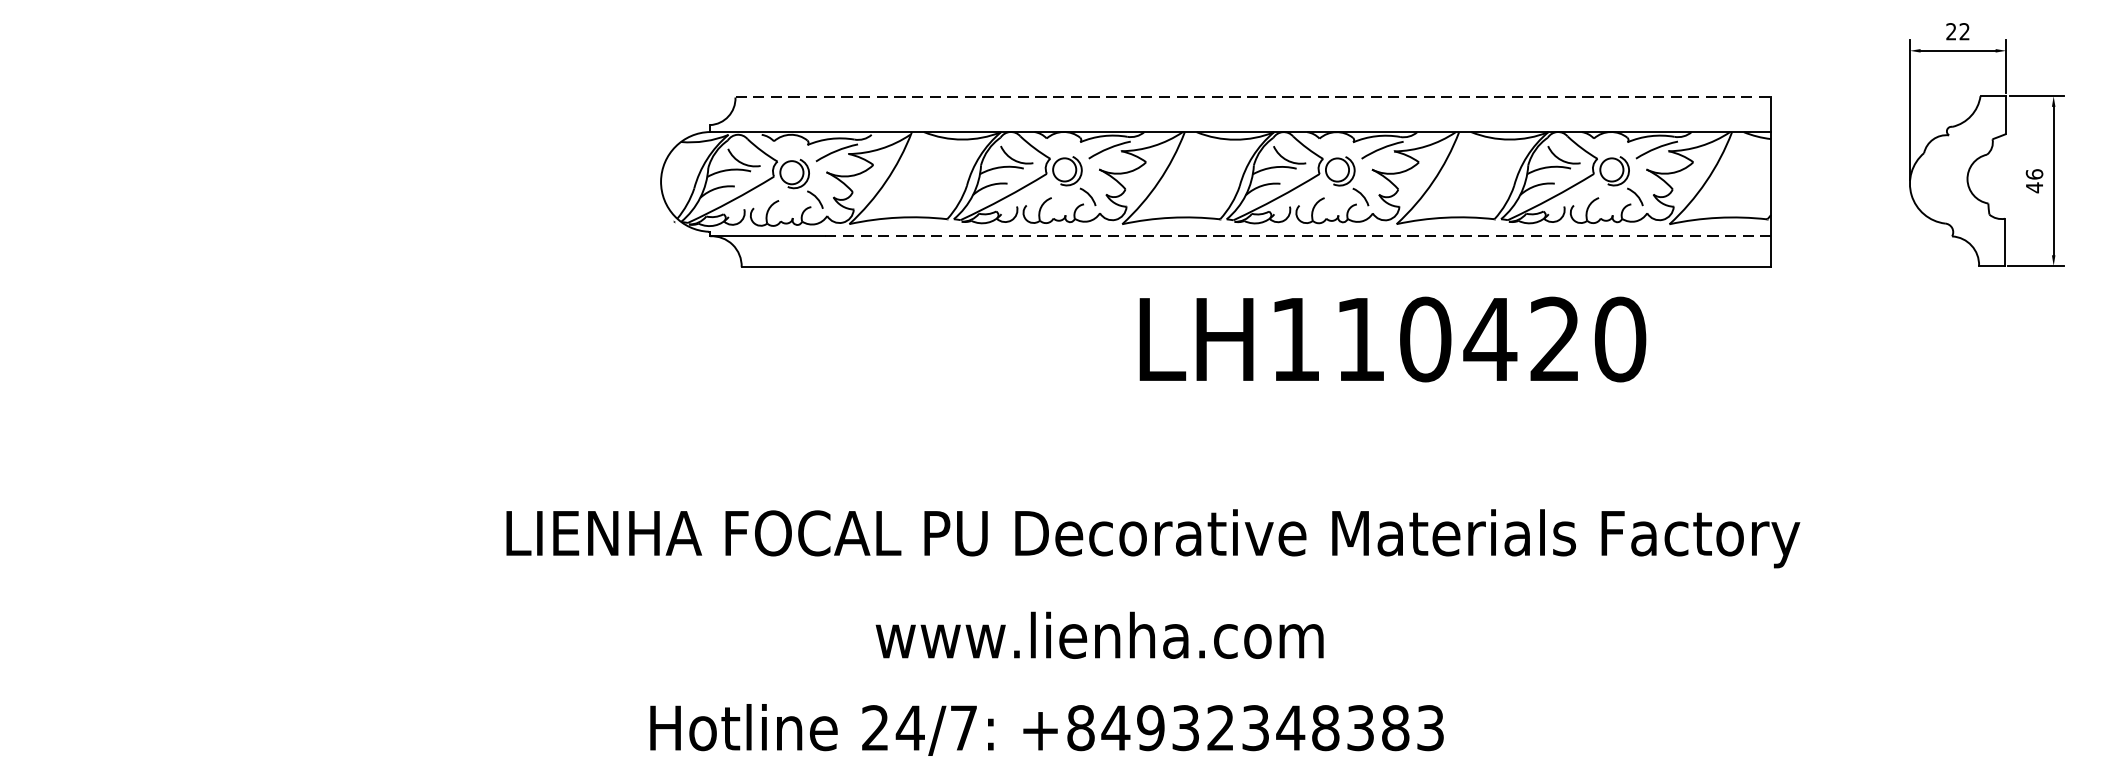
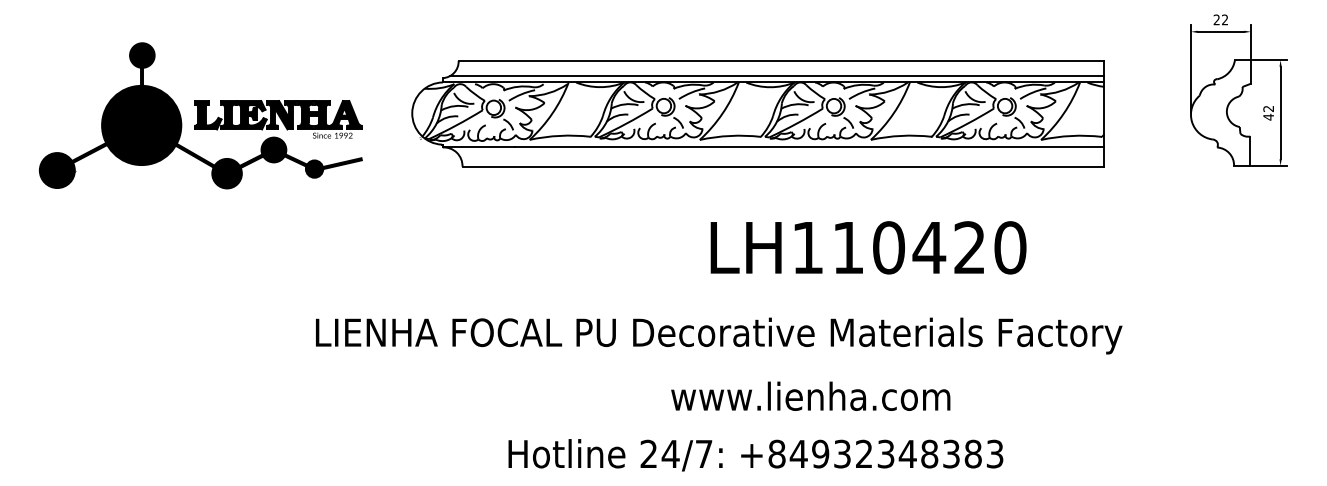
line: (1253, 96) -> (781, 60), dashed -> solid
line: (1246, 120) -> (777, 75), added
text: (2034, 173) -> (1268, 108), 46 -> 42
part: (321, 185) -> (200, 115), added
line: (1298, 236) -> (809, 147), dashed -> solid
text: (1392, 338) -> (868, 247), moved
text: (1099, 634) -> (810, 395), moved
text: (1046, 730) -> (755, 455), moved

